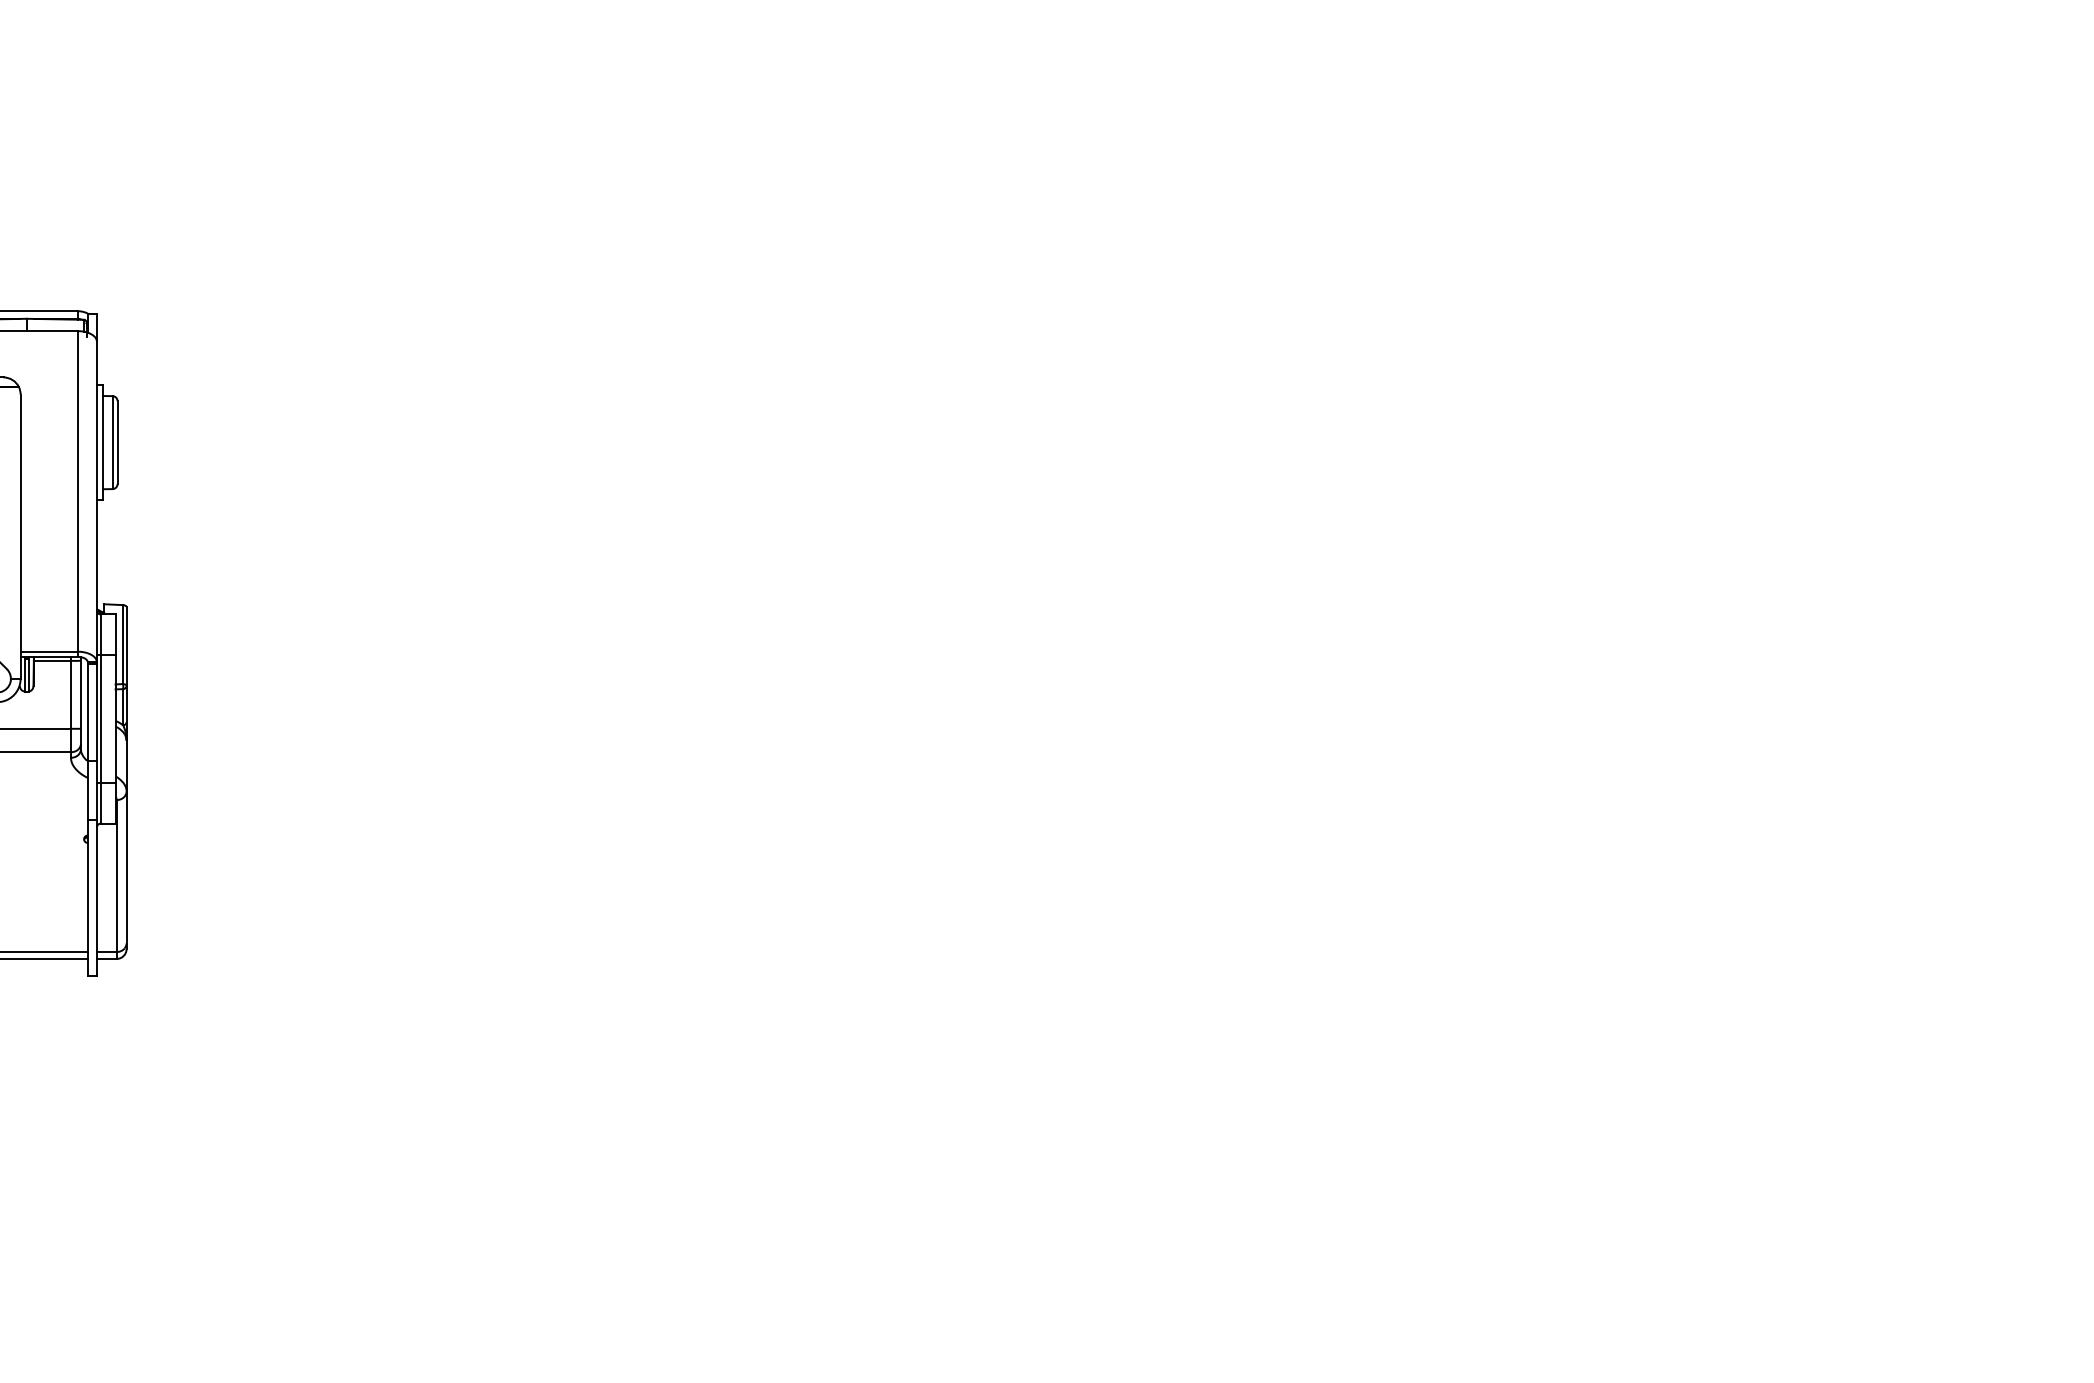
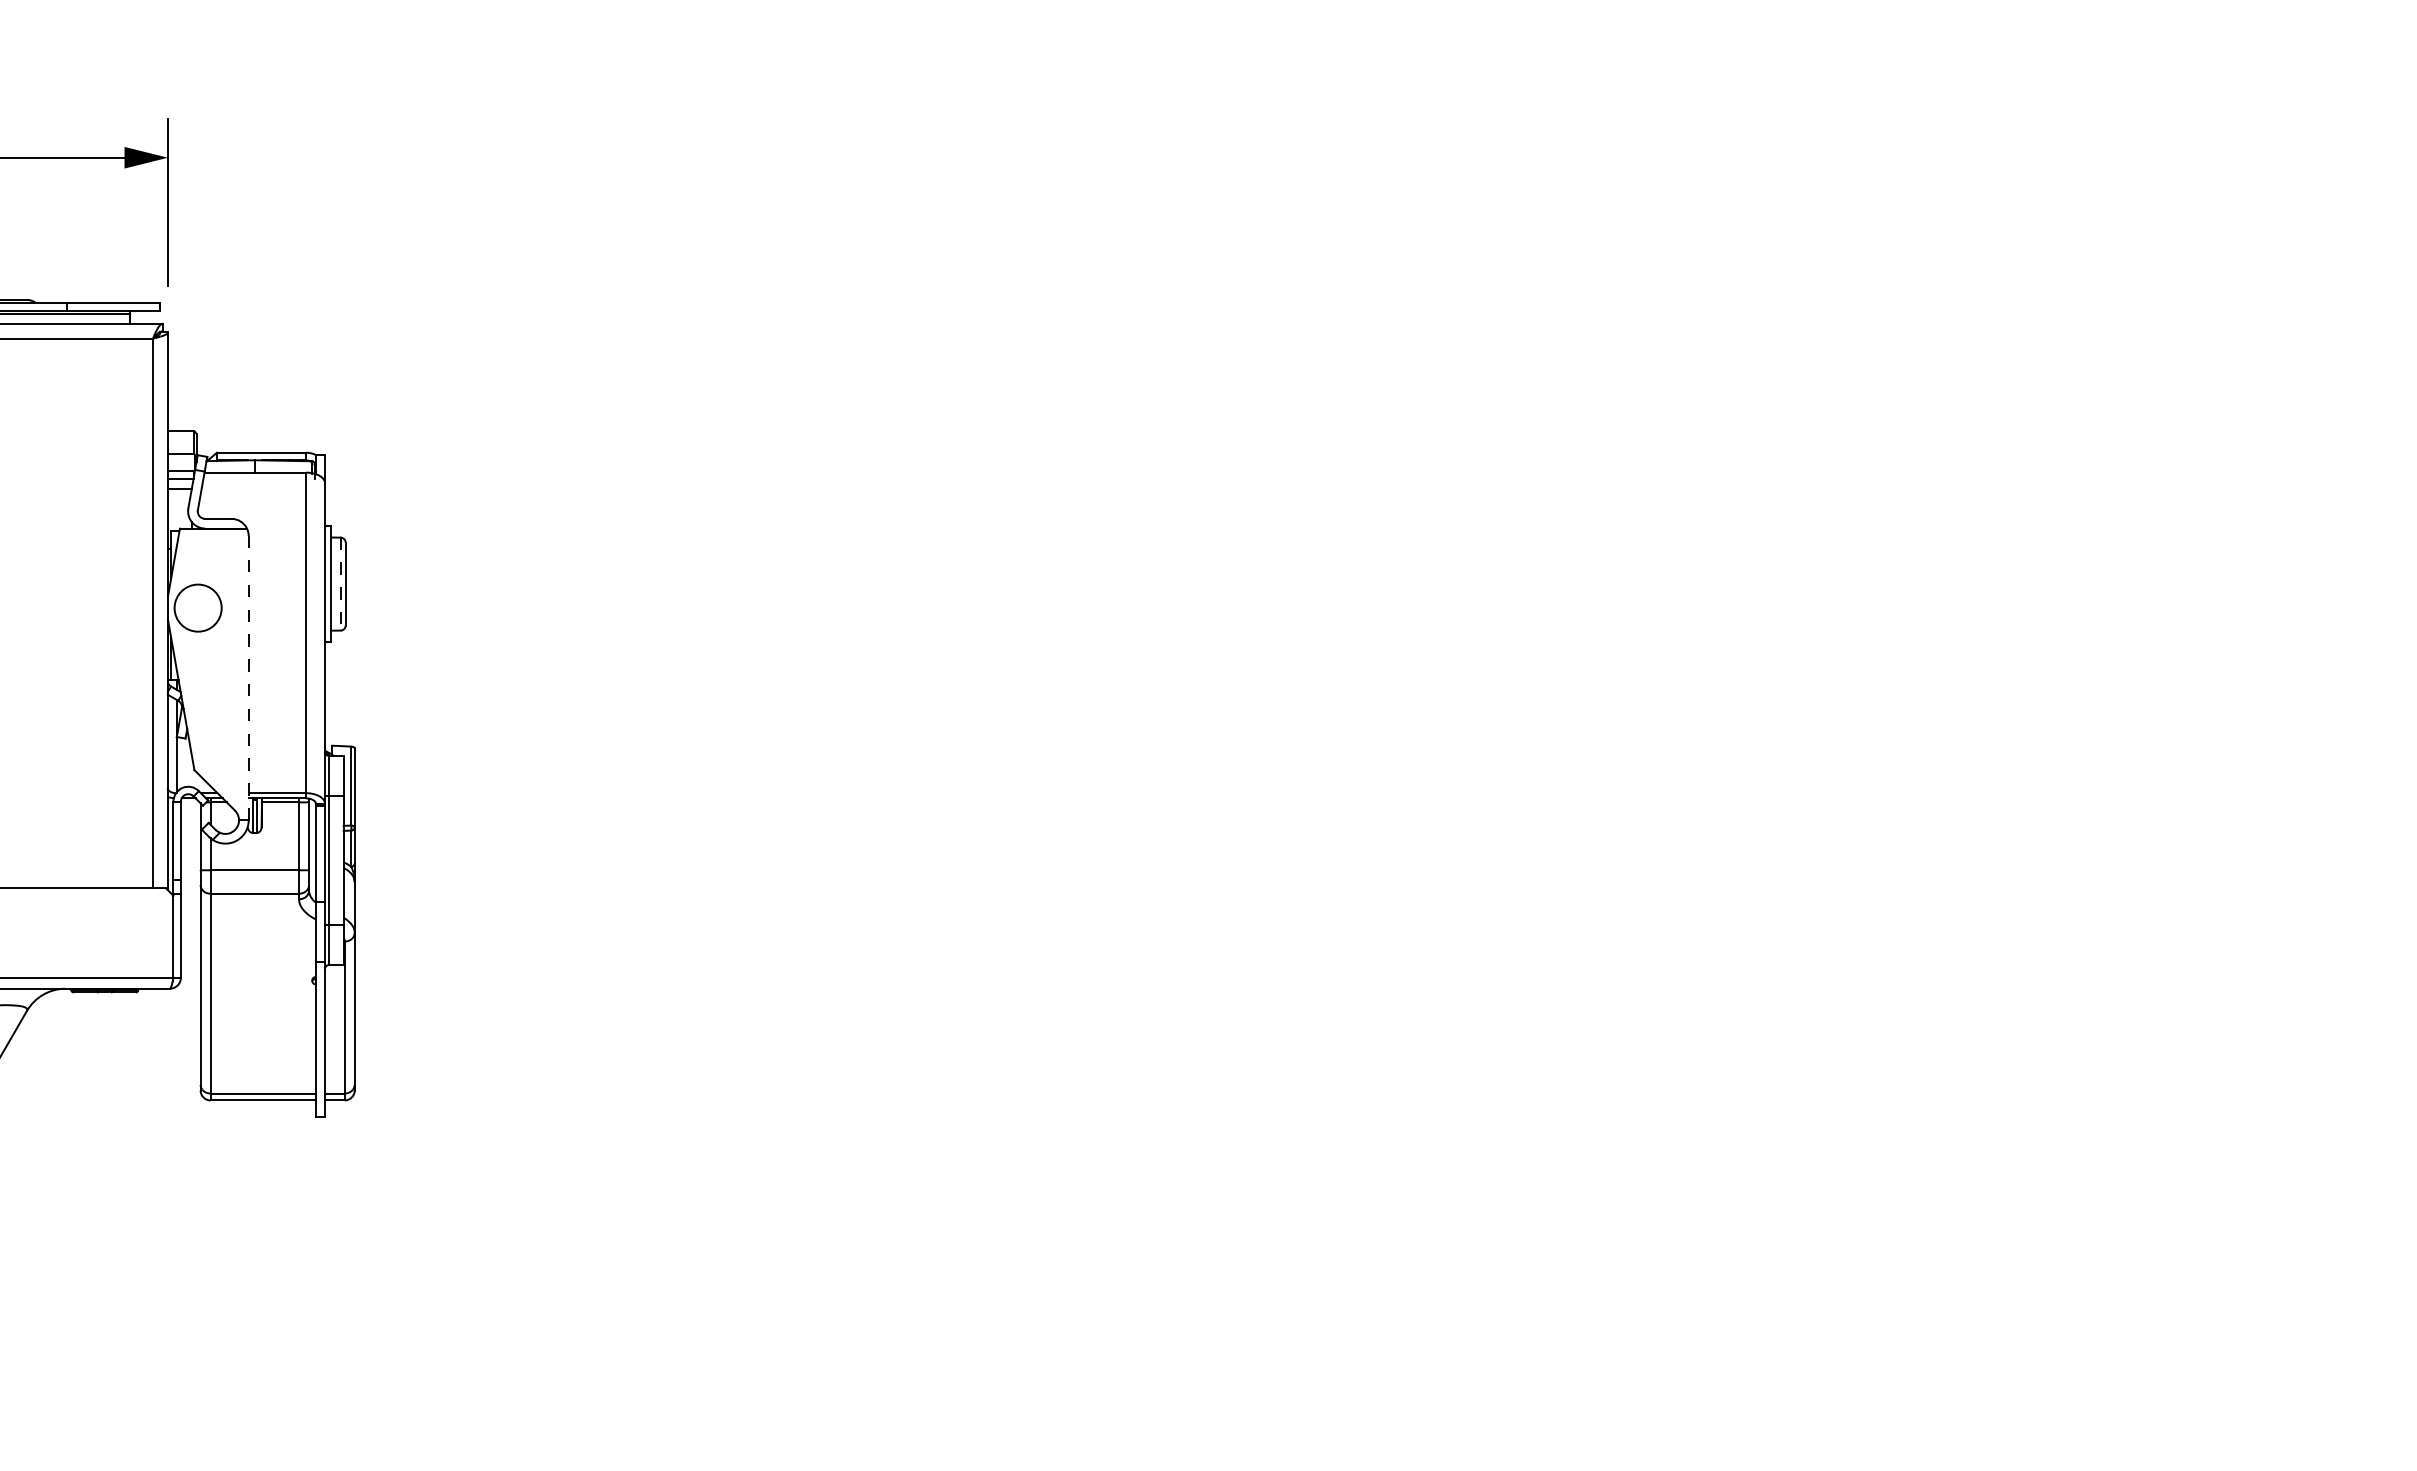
line: (112, 443) -> (340, 584), solid -> dashed
line: (20, 536) -> (248, 677), solid -> dashed

